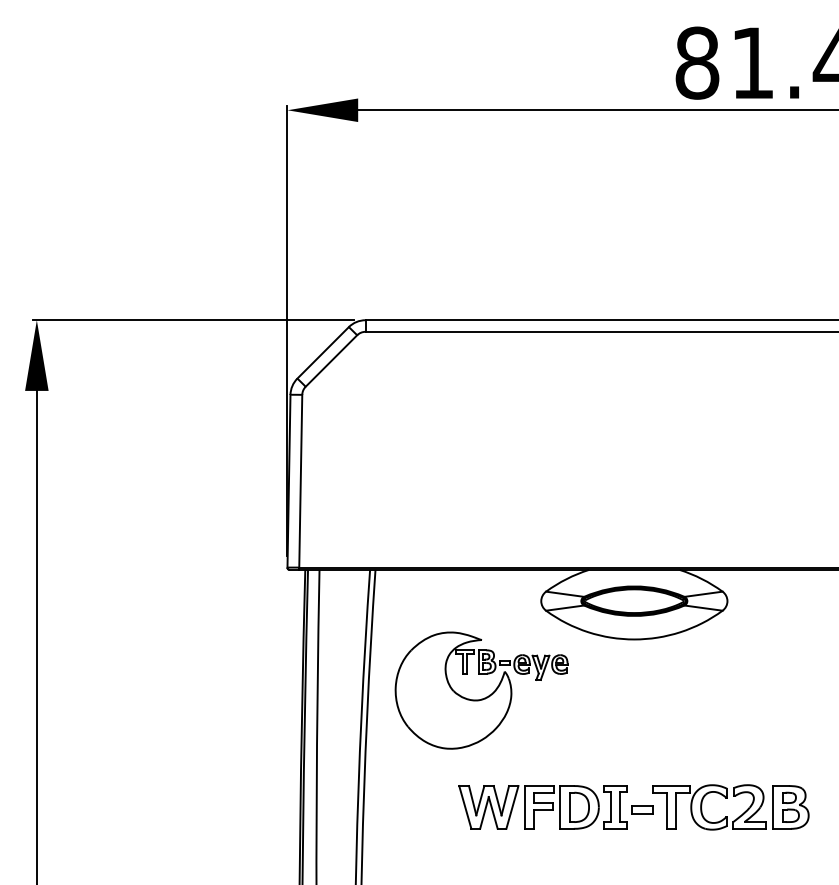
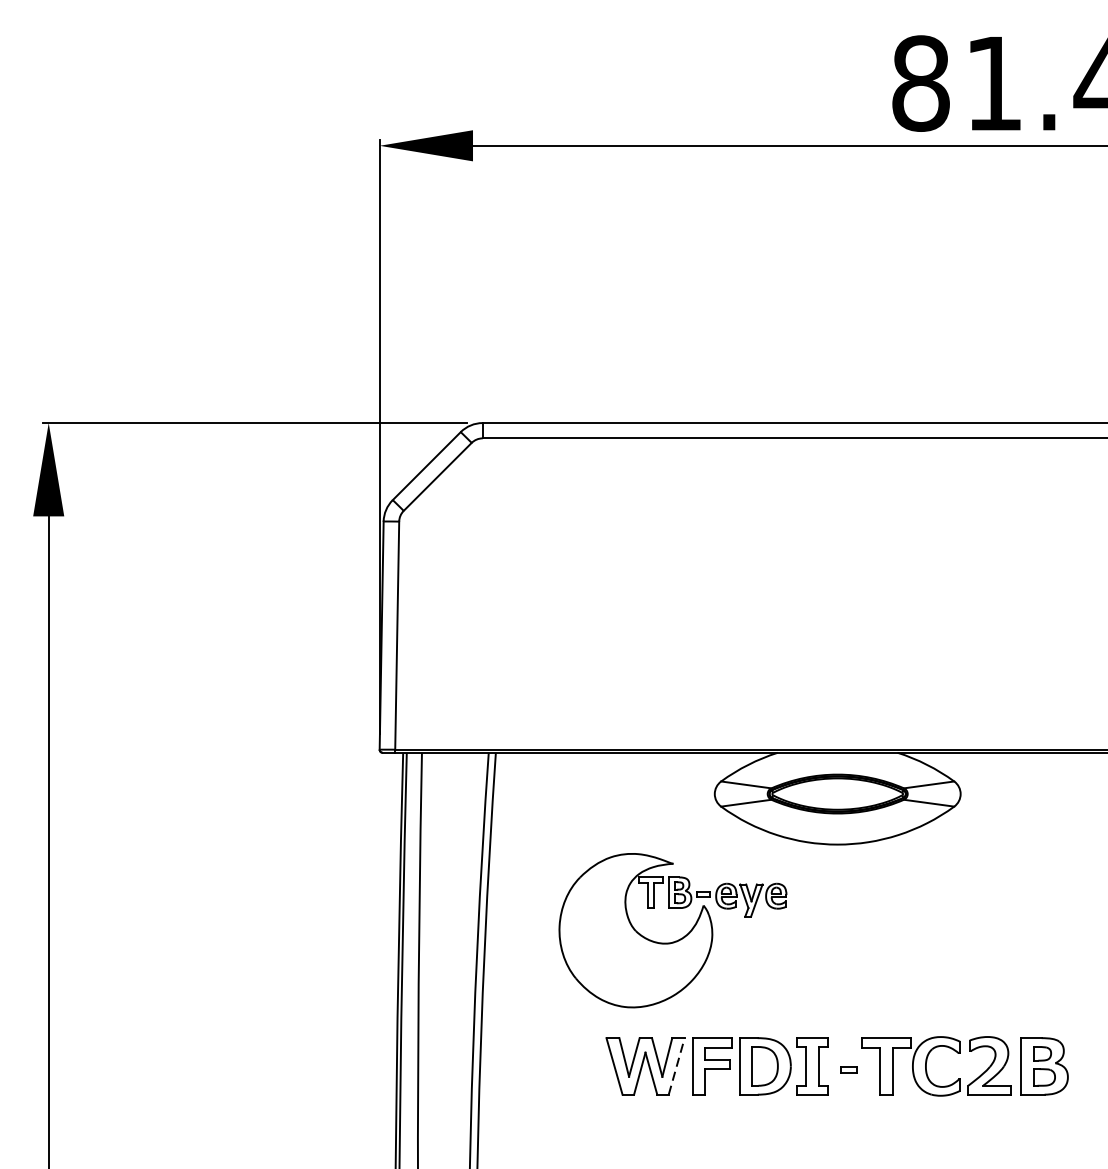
part: (484, 697) -> (676, 939), moved
line: (512, 806) -> (676, 1065), solid -> dashed
part: (642, 809) -> (848, 1069), size x0.6

